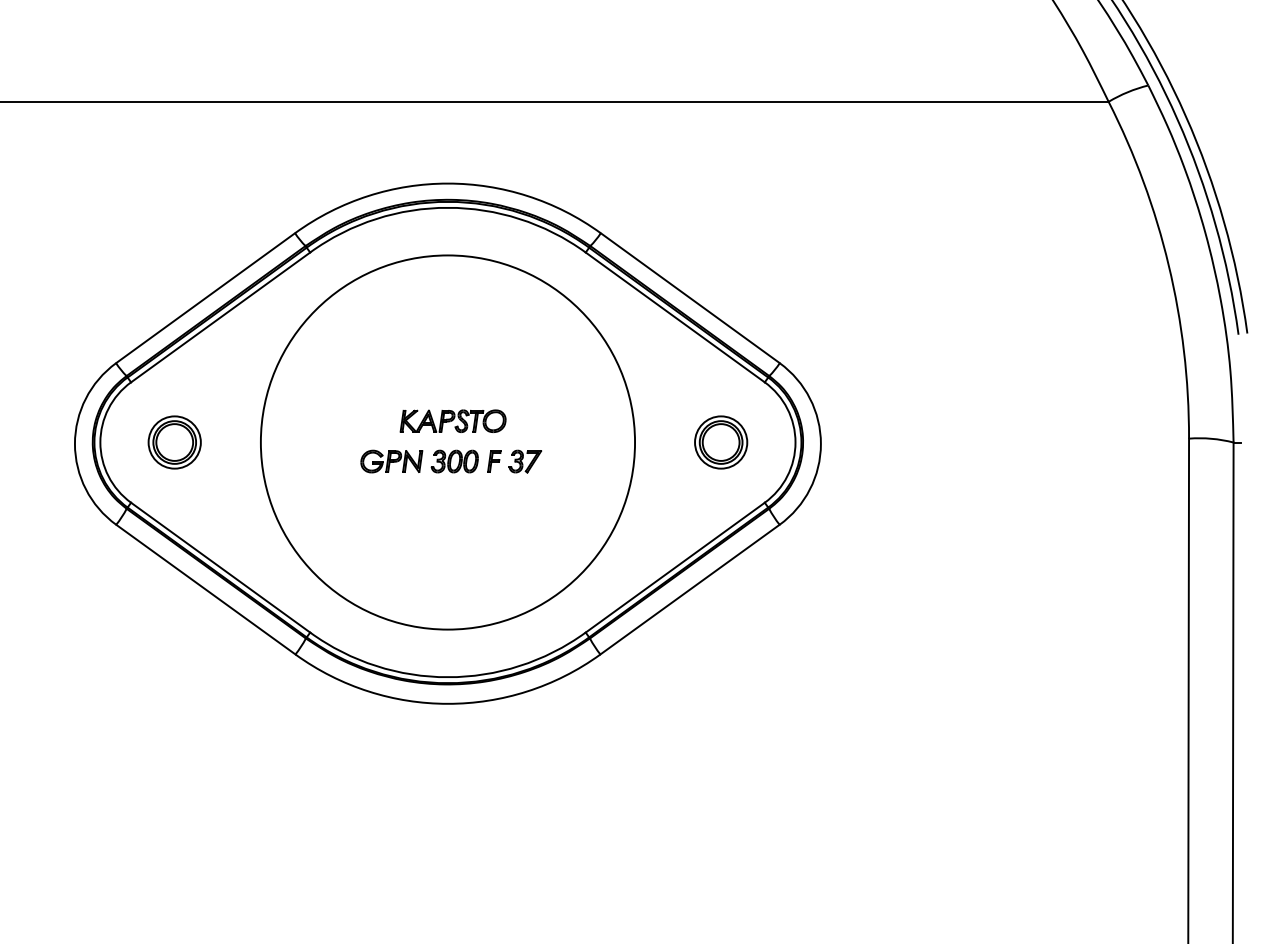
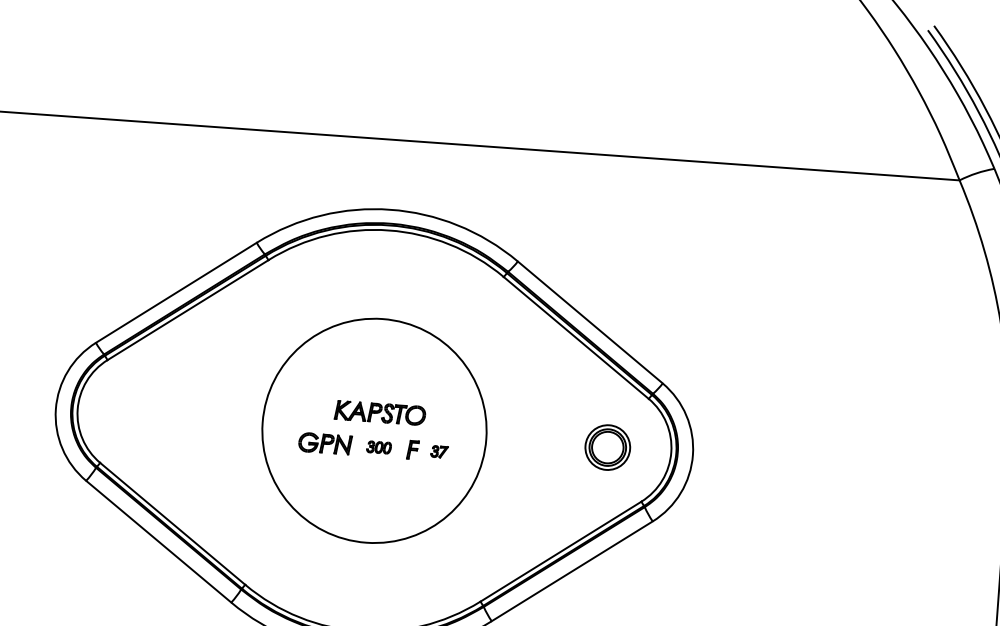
part: (174, 442) -> (140, 414), removed
circle: (447, 442) -> (374, 430), size x0.7
part: (454, 461) -> (378, 447), size x0.6
part: (525, 461) -> (439, 451), size x0.6

